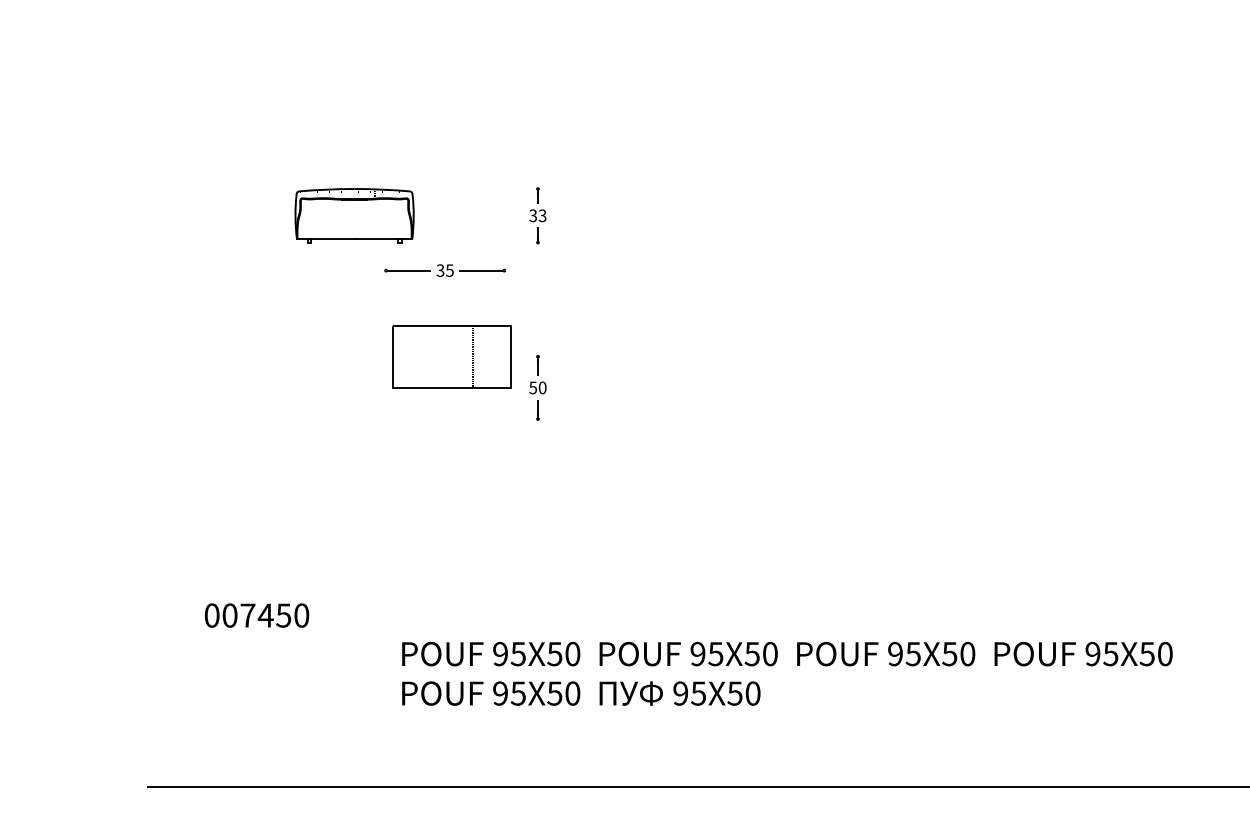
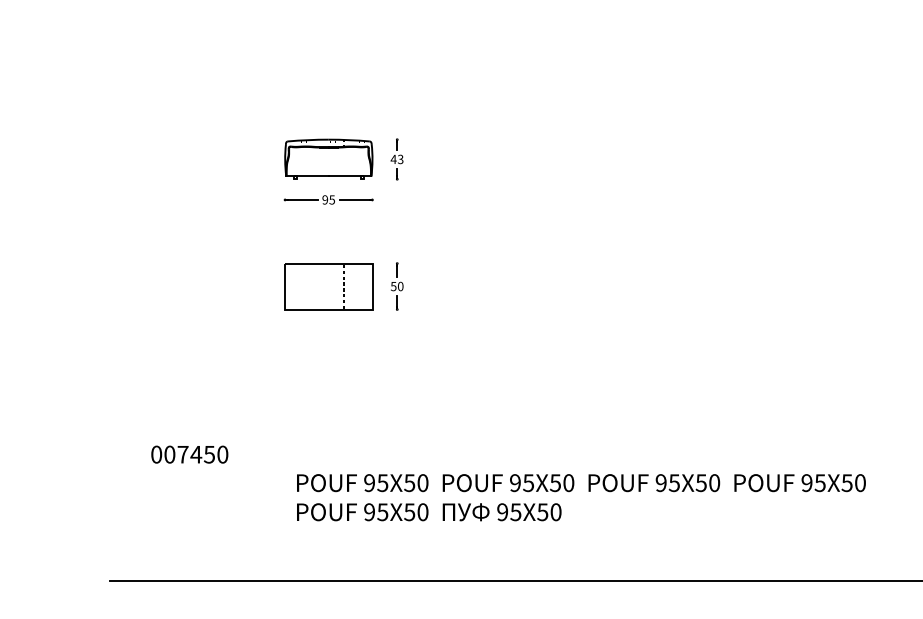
part: (354, 214) -> (328, 158), moved
text: (532, 215) -> (393, 159), 33 -> 43
text: (440, 270) -> (325, 199), 35 -> 95
part: (451, 356) -> (328, 286), moved

